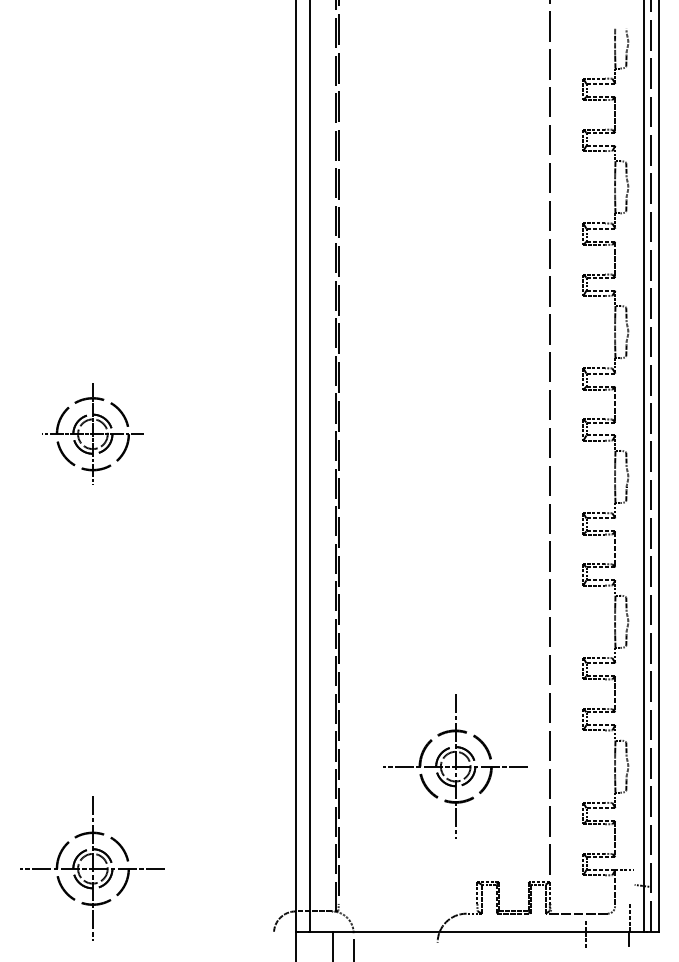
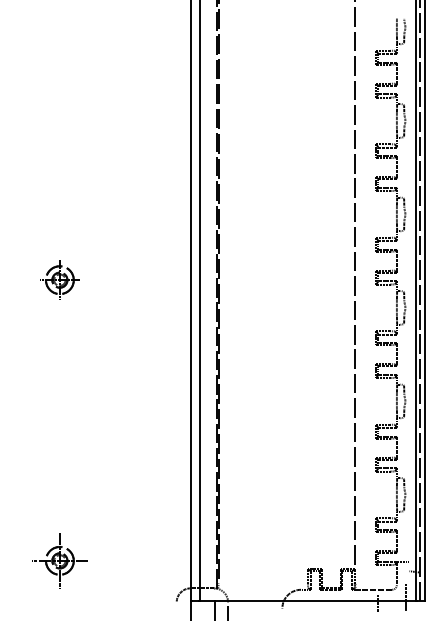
part: (92, 432) -> (59, 279), size x0.6
part: (454, 766) -> (293, 494), removed
part: (92, 868) -> (59, 560), size x0.6

